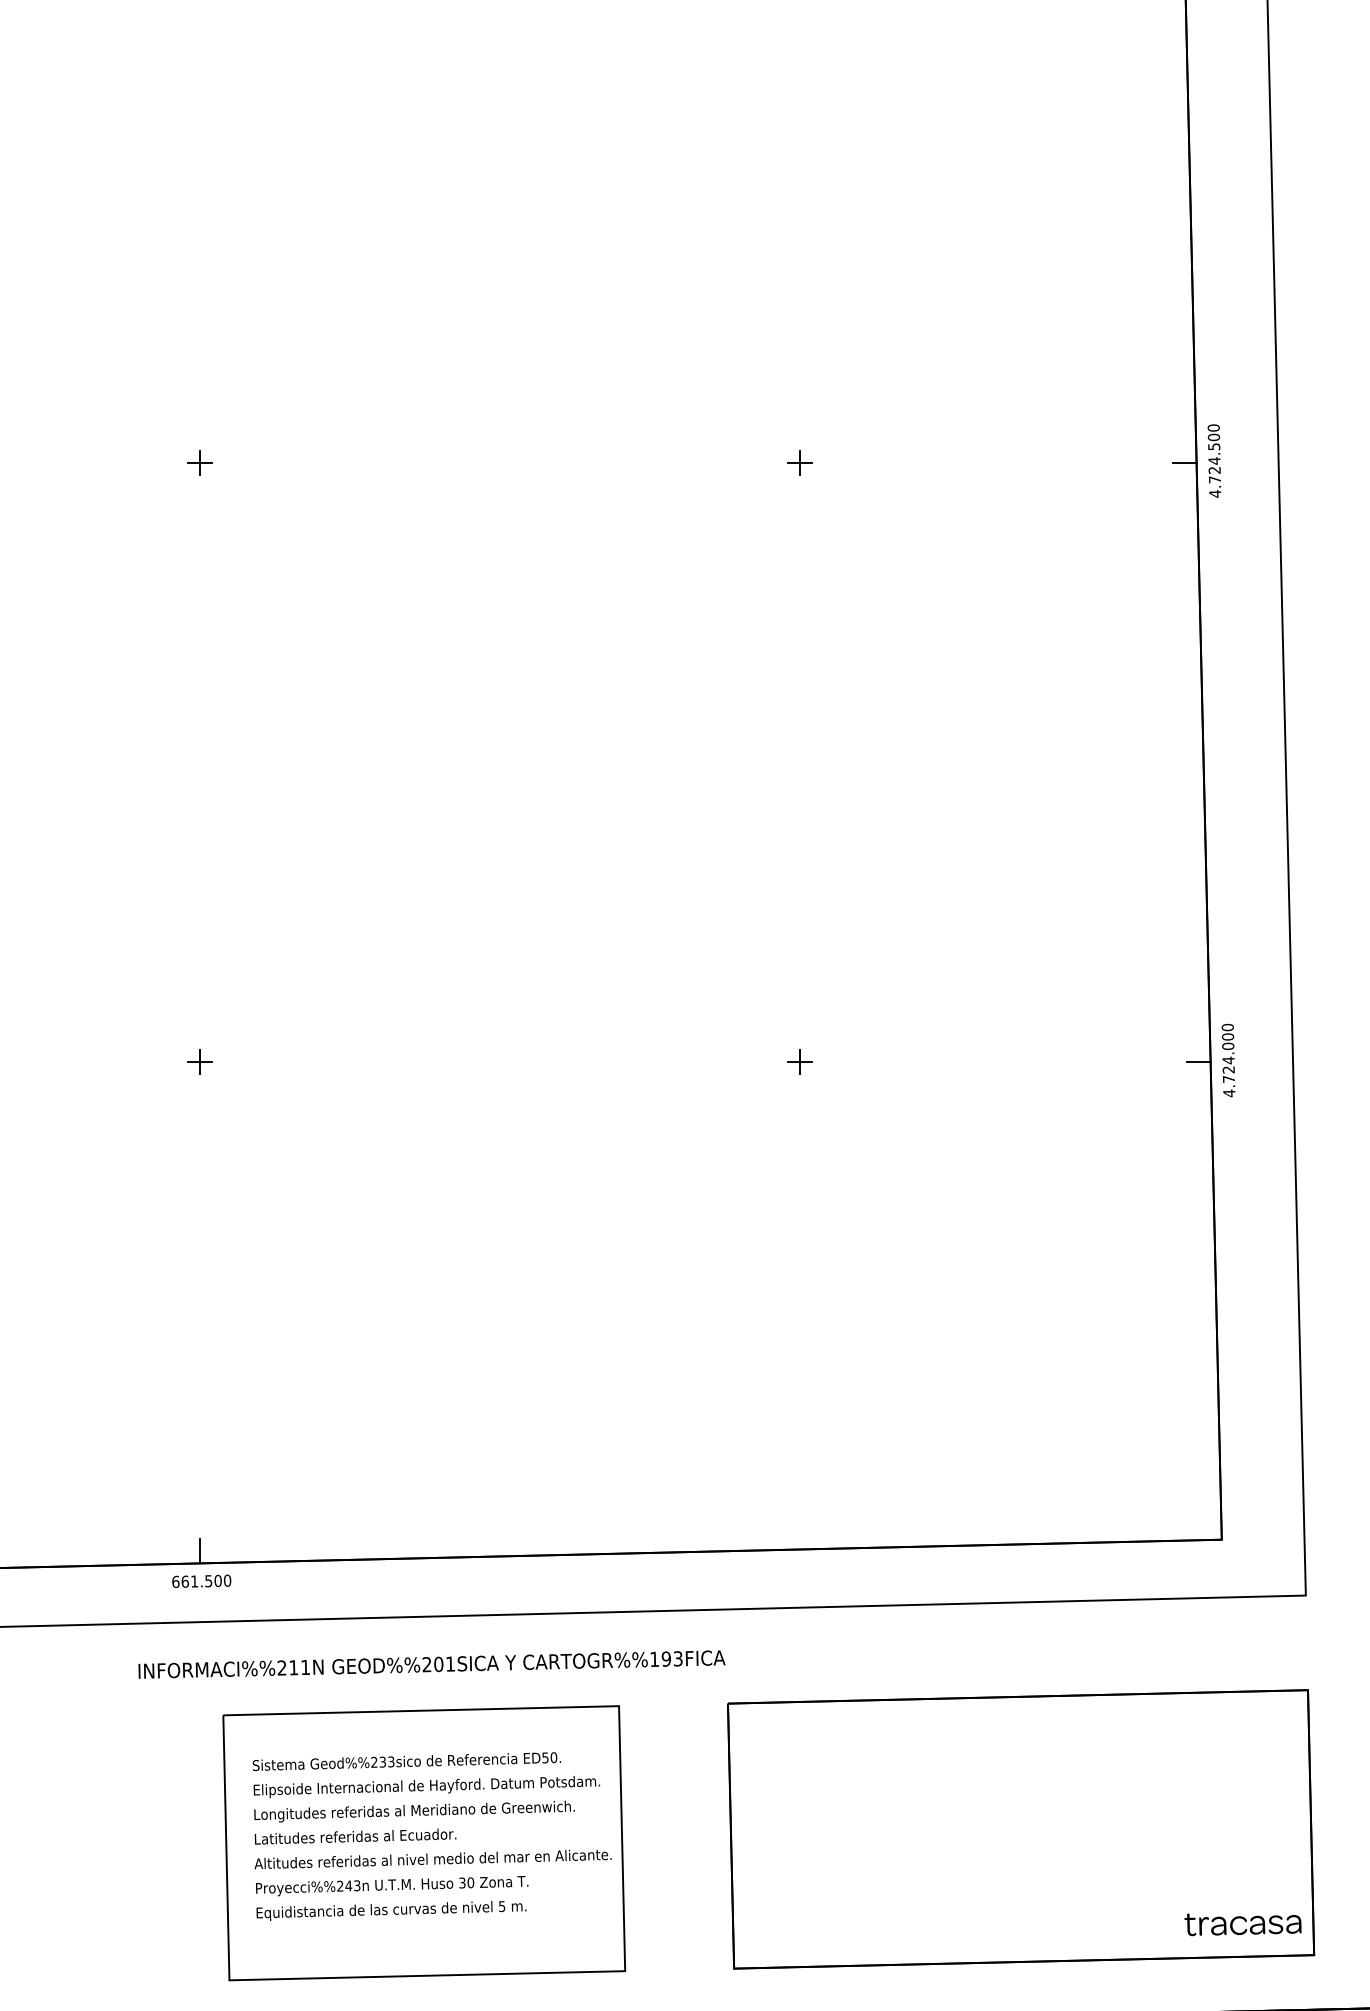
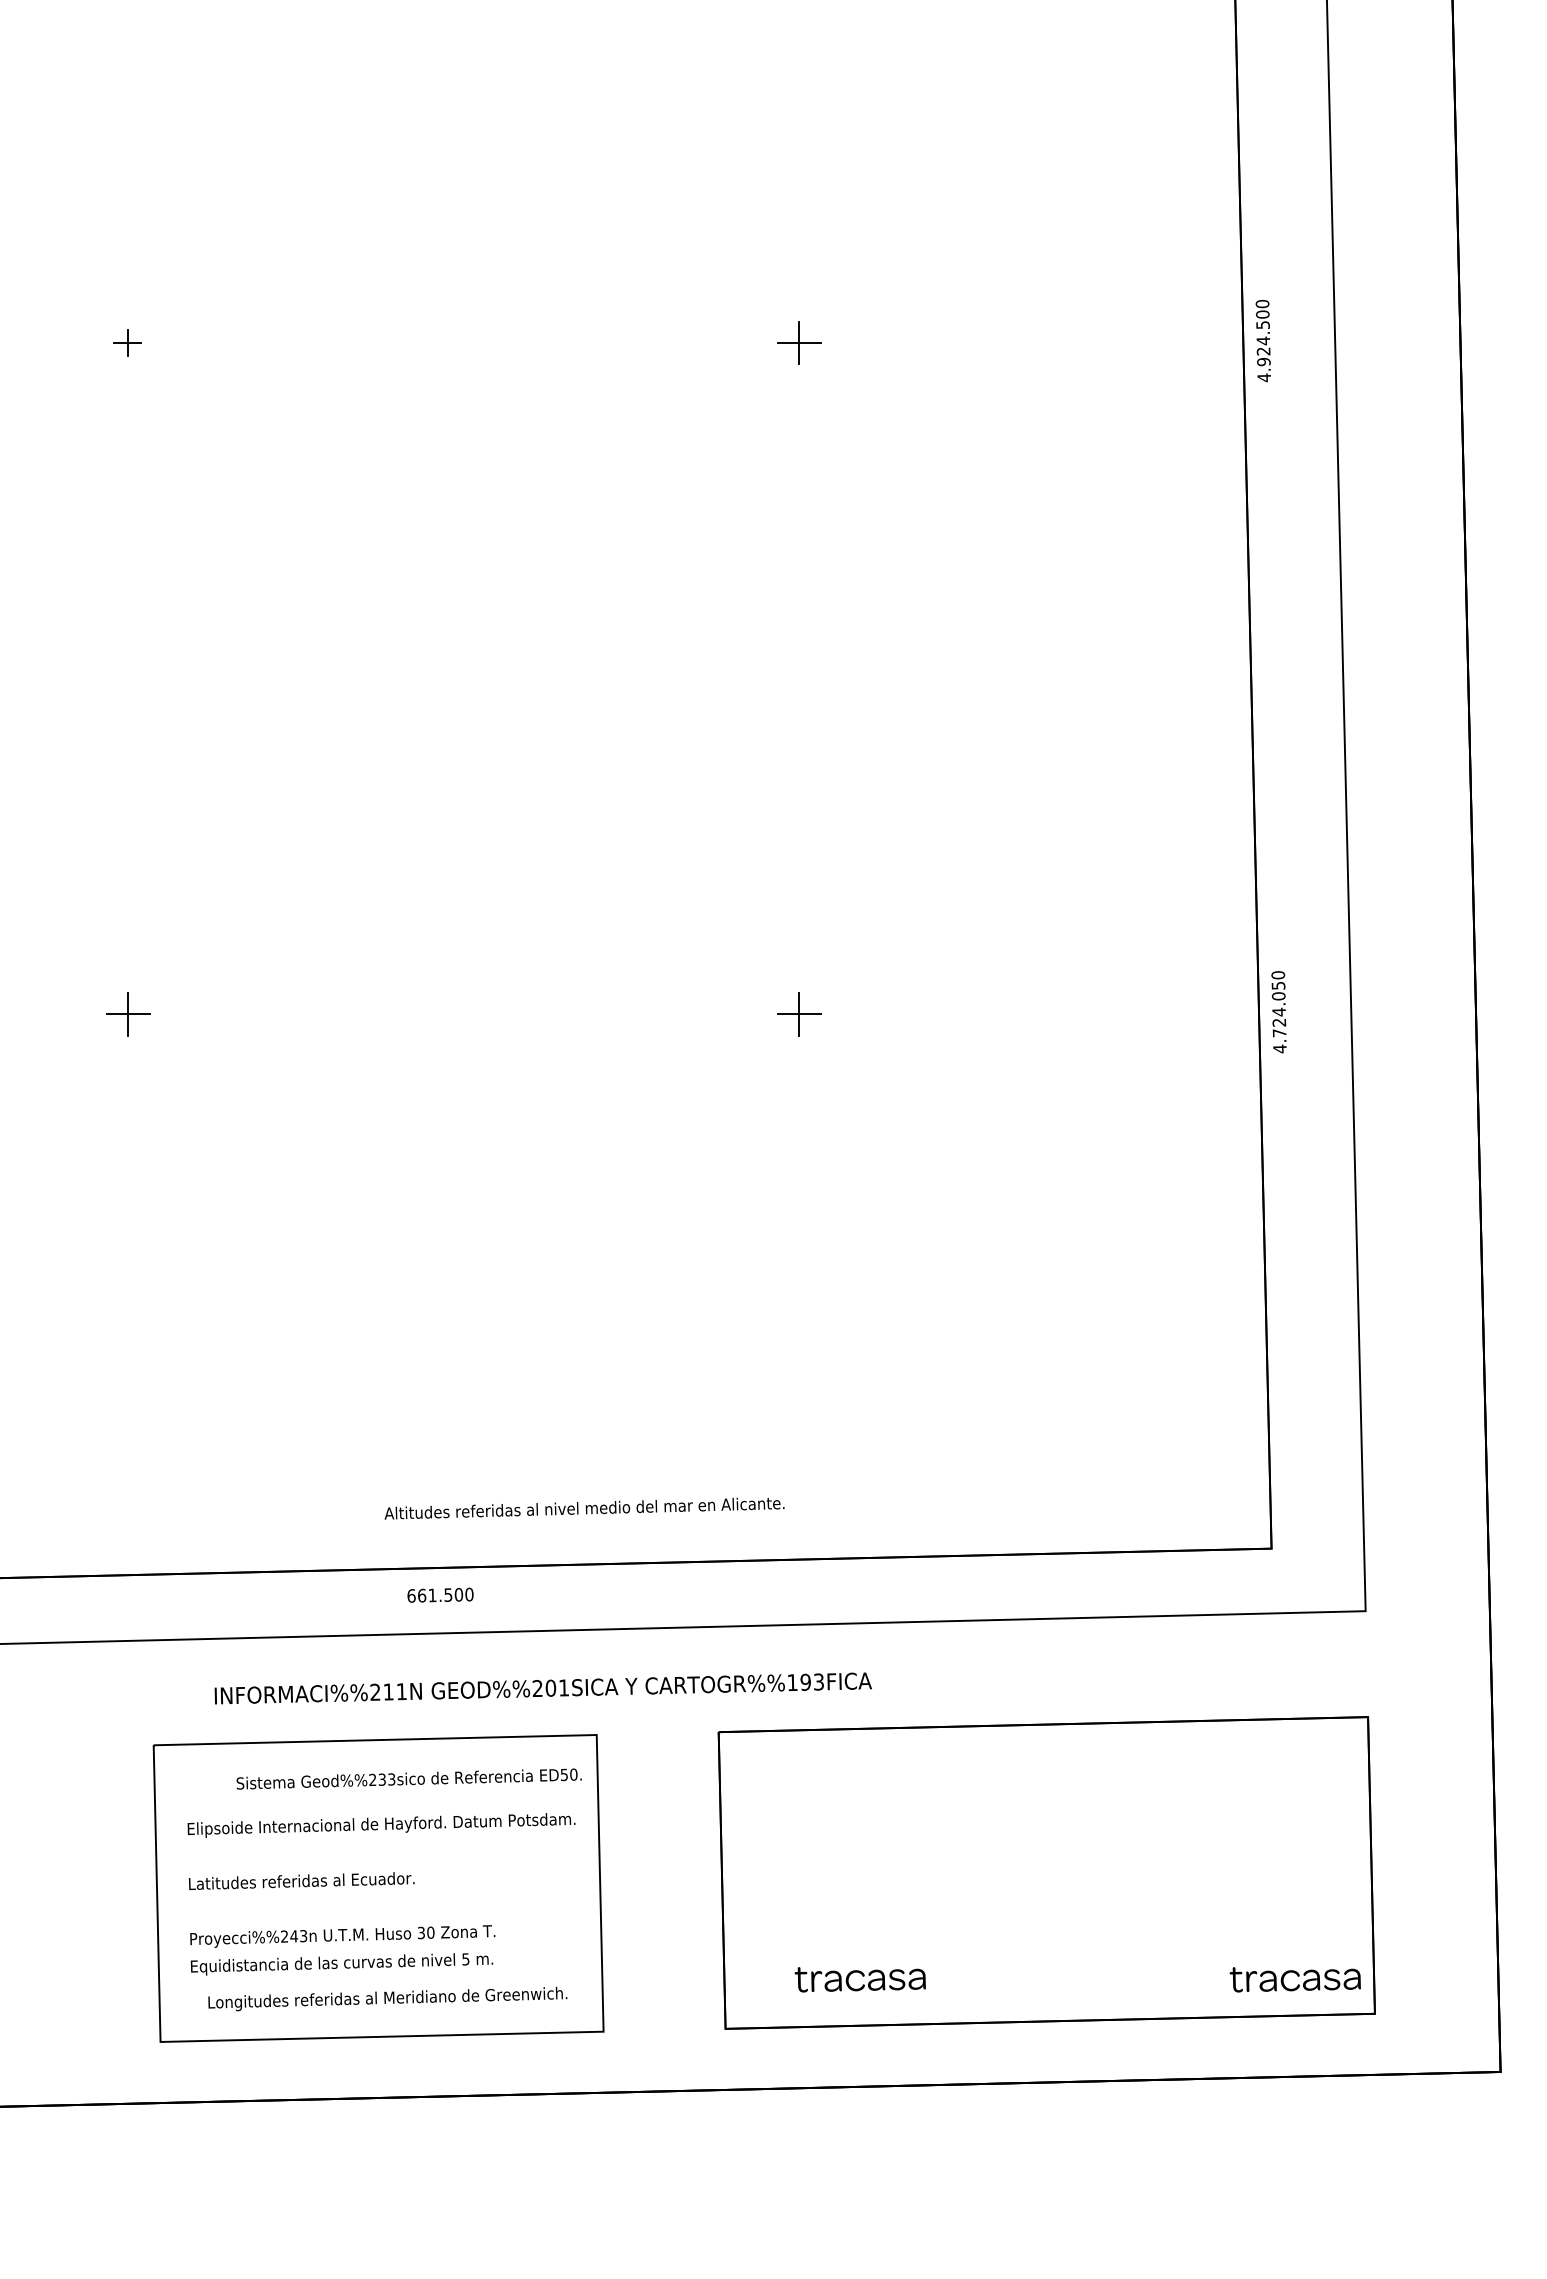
part: (799, 462) -> (798, 342), size x1.6
line: (1184, 463) -> (1229, 343), removed
text: (1214, 480) -> (1263, 362), 4.724.500 -> 4.924.500
text: (1228, 1036) -> (1278, 985), 4.724.000 -> 4.724.050
part: (199, 1062) -> (127, 1014), size x1.6
part: (799, 1062) -> (798, 1014), size x1.6
line: (1198, 1062) -> (1245, 1014), removed
line: (199, 1551) -> (127, 1561), removed
text: (201, 1580) -> (440, 1594), moved
text: (431, 1664) -> (542, 1688), moved
text: (406, 1761) -> (408, 1778), moved
text: (414, 1811) -> (387, 1998), moved
text: (433, 1859) -> (584, 1508), moved
part: (853, 1924) -> (859, 1979), added

